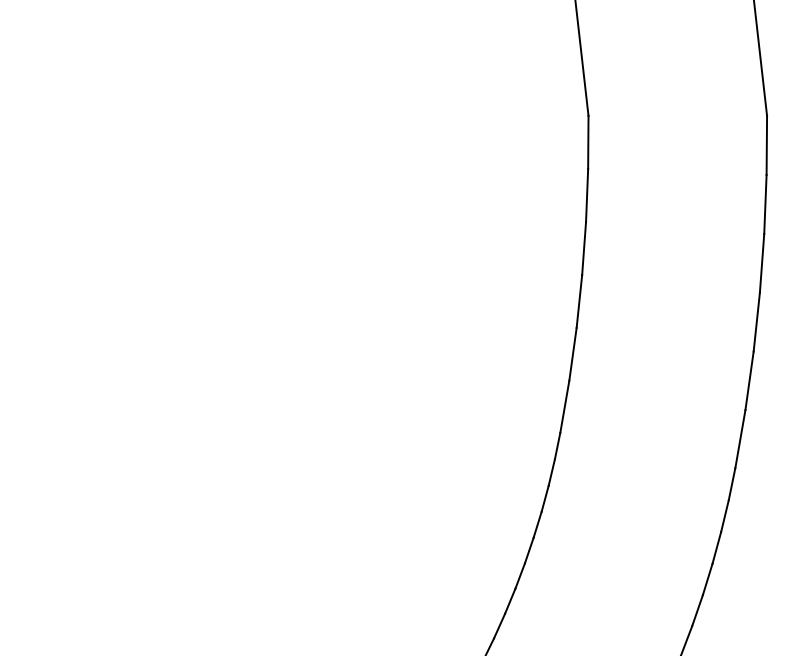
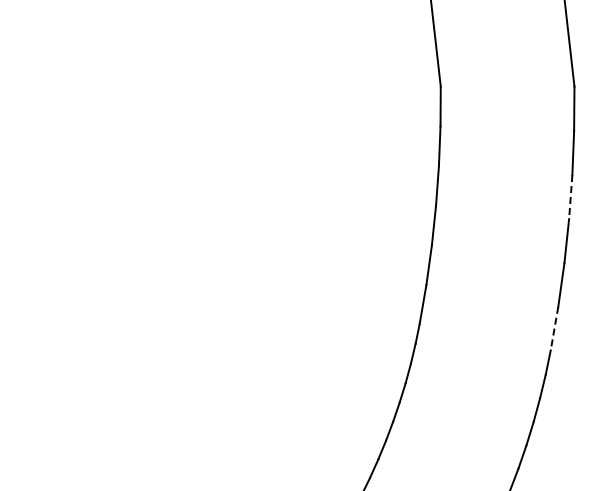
line: (761, 263) -> (570, 197), solid -> dashed
line: (740, 440) -> (554, 329), solid -> dashed

